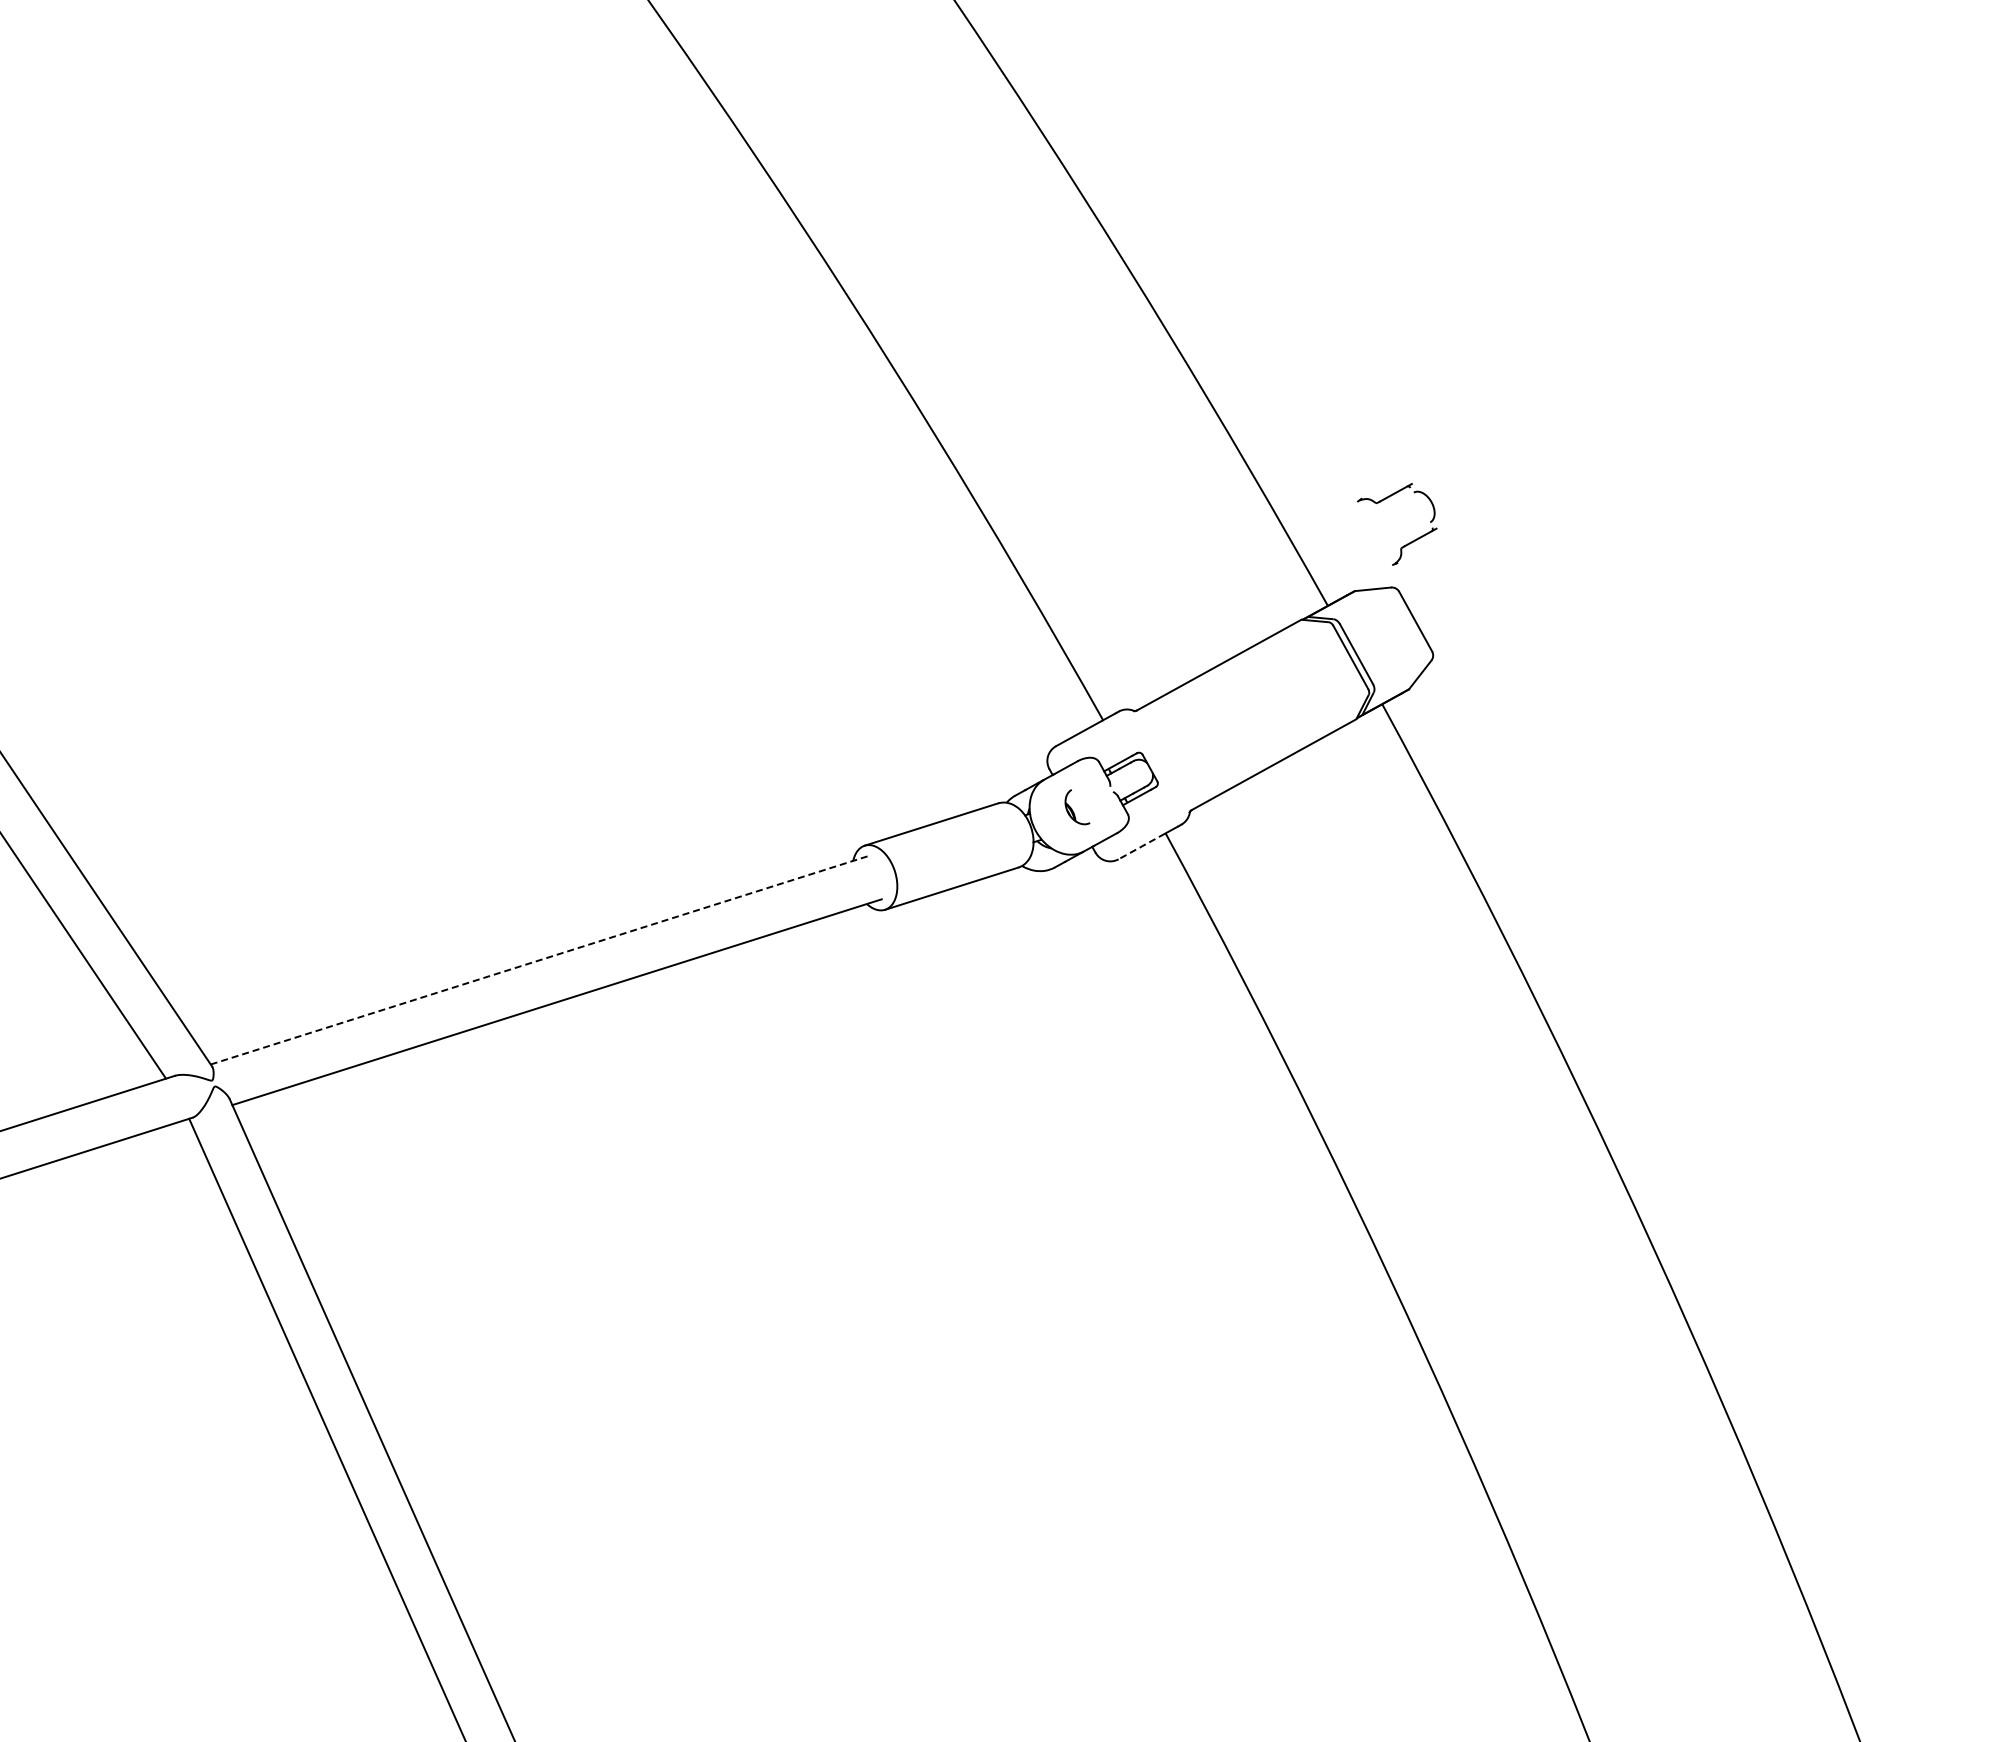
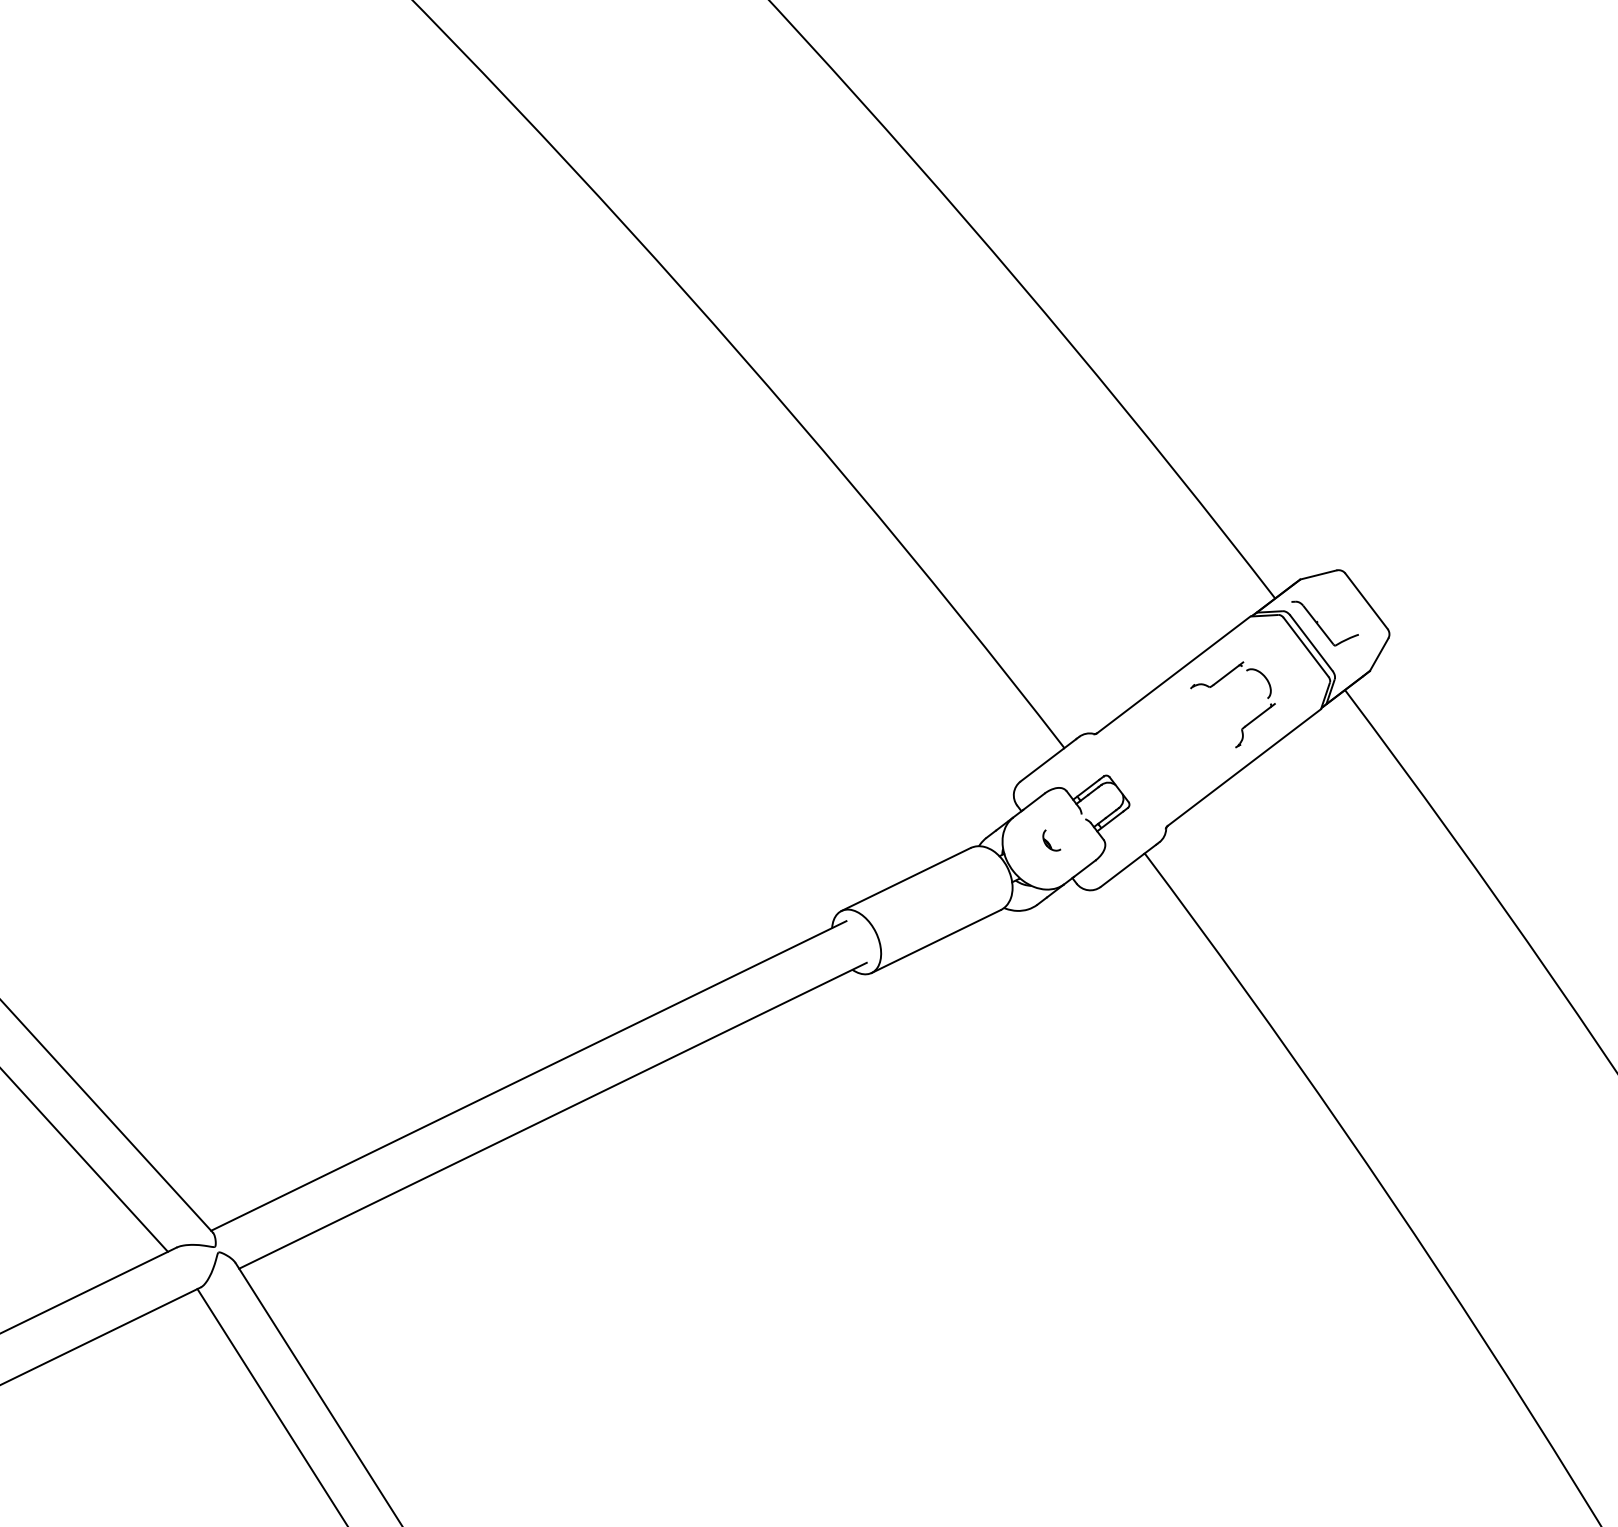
part: (1407, 543) -> (1247, 723), moved
part: (1367, 638) -> (1320, 625), added
part: (1077, 807) -> (1051, 840), size x0.62
line: (1141, 846) -> (1122, 870), dashed -> solid
line: (539, 960) -> (528, 1076), dashed -> solid

